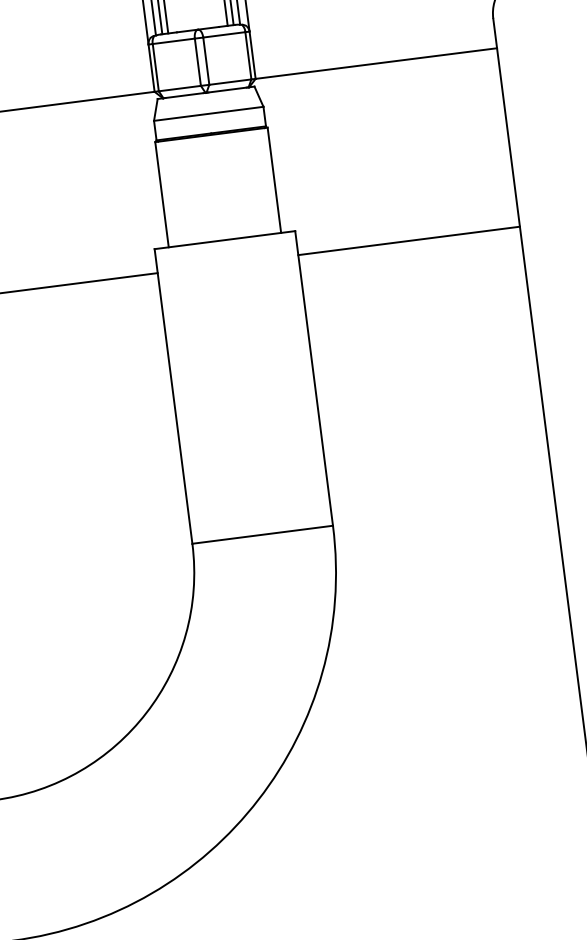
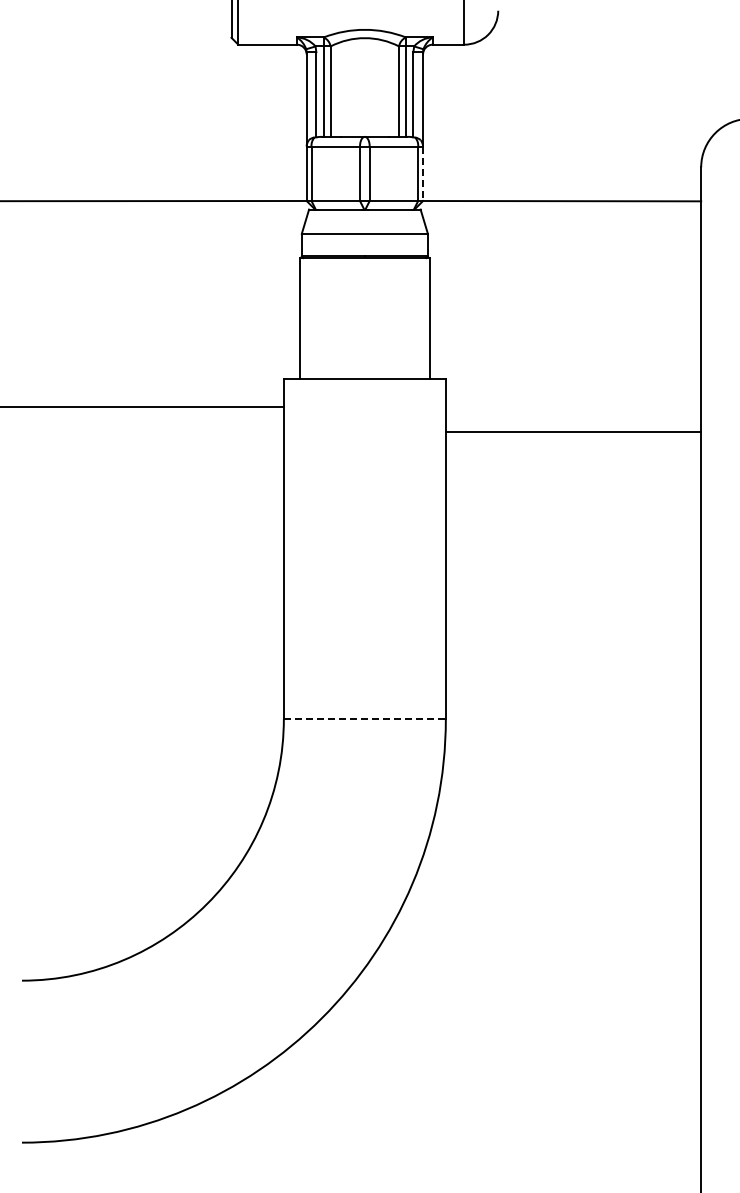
line: (253, 55) -> (423, 174), solid -> dashed
line: (409, 240) -> (573, 431), moved
line: (262, 534) -> (364, 718), solid -> dashed

